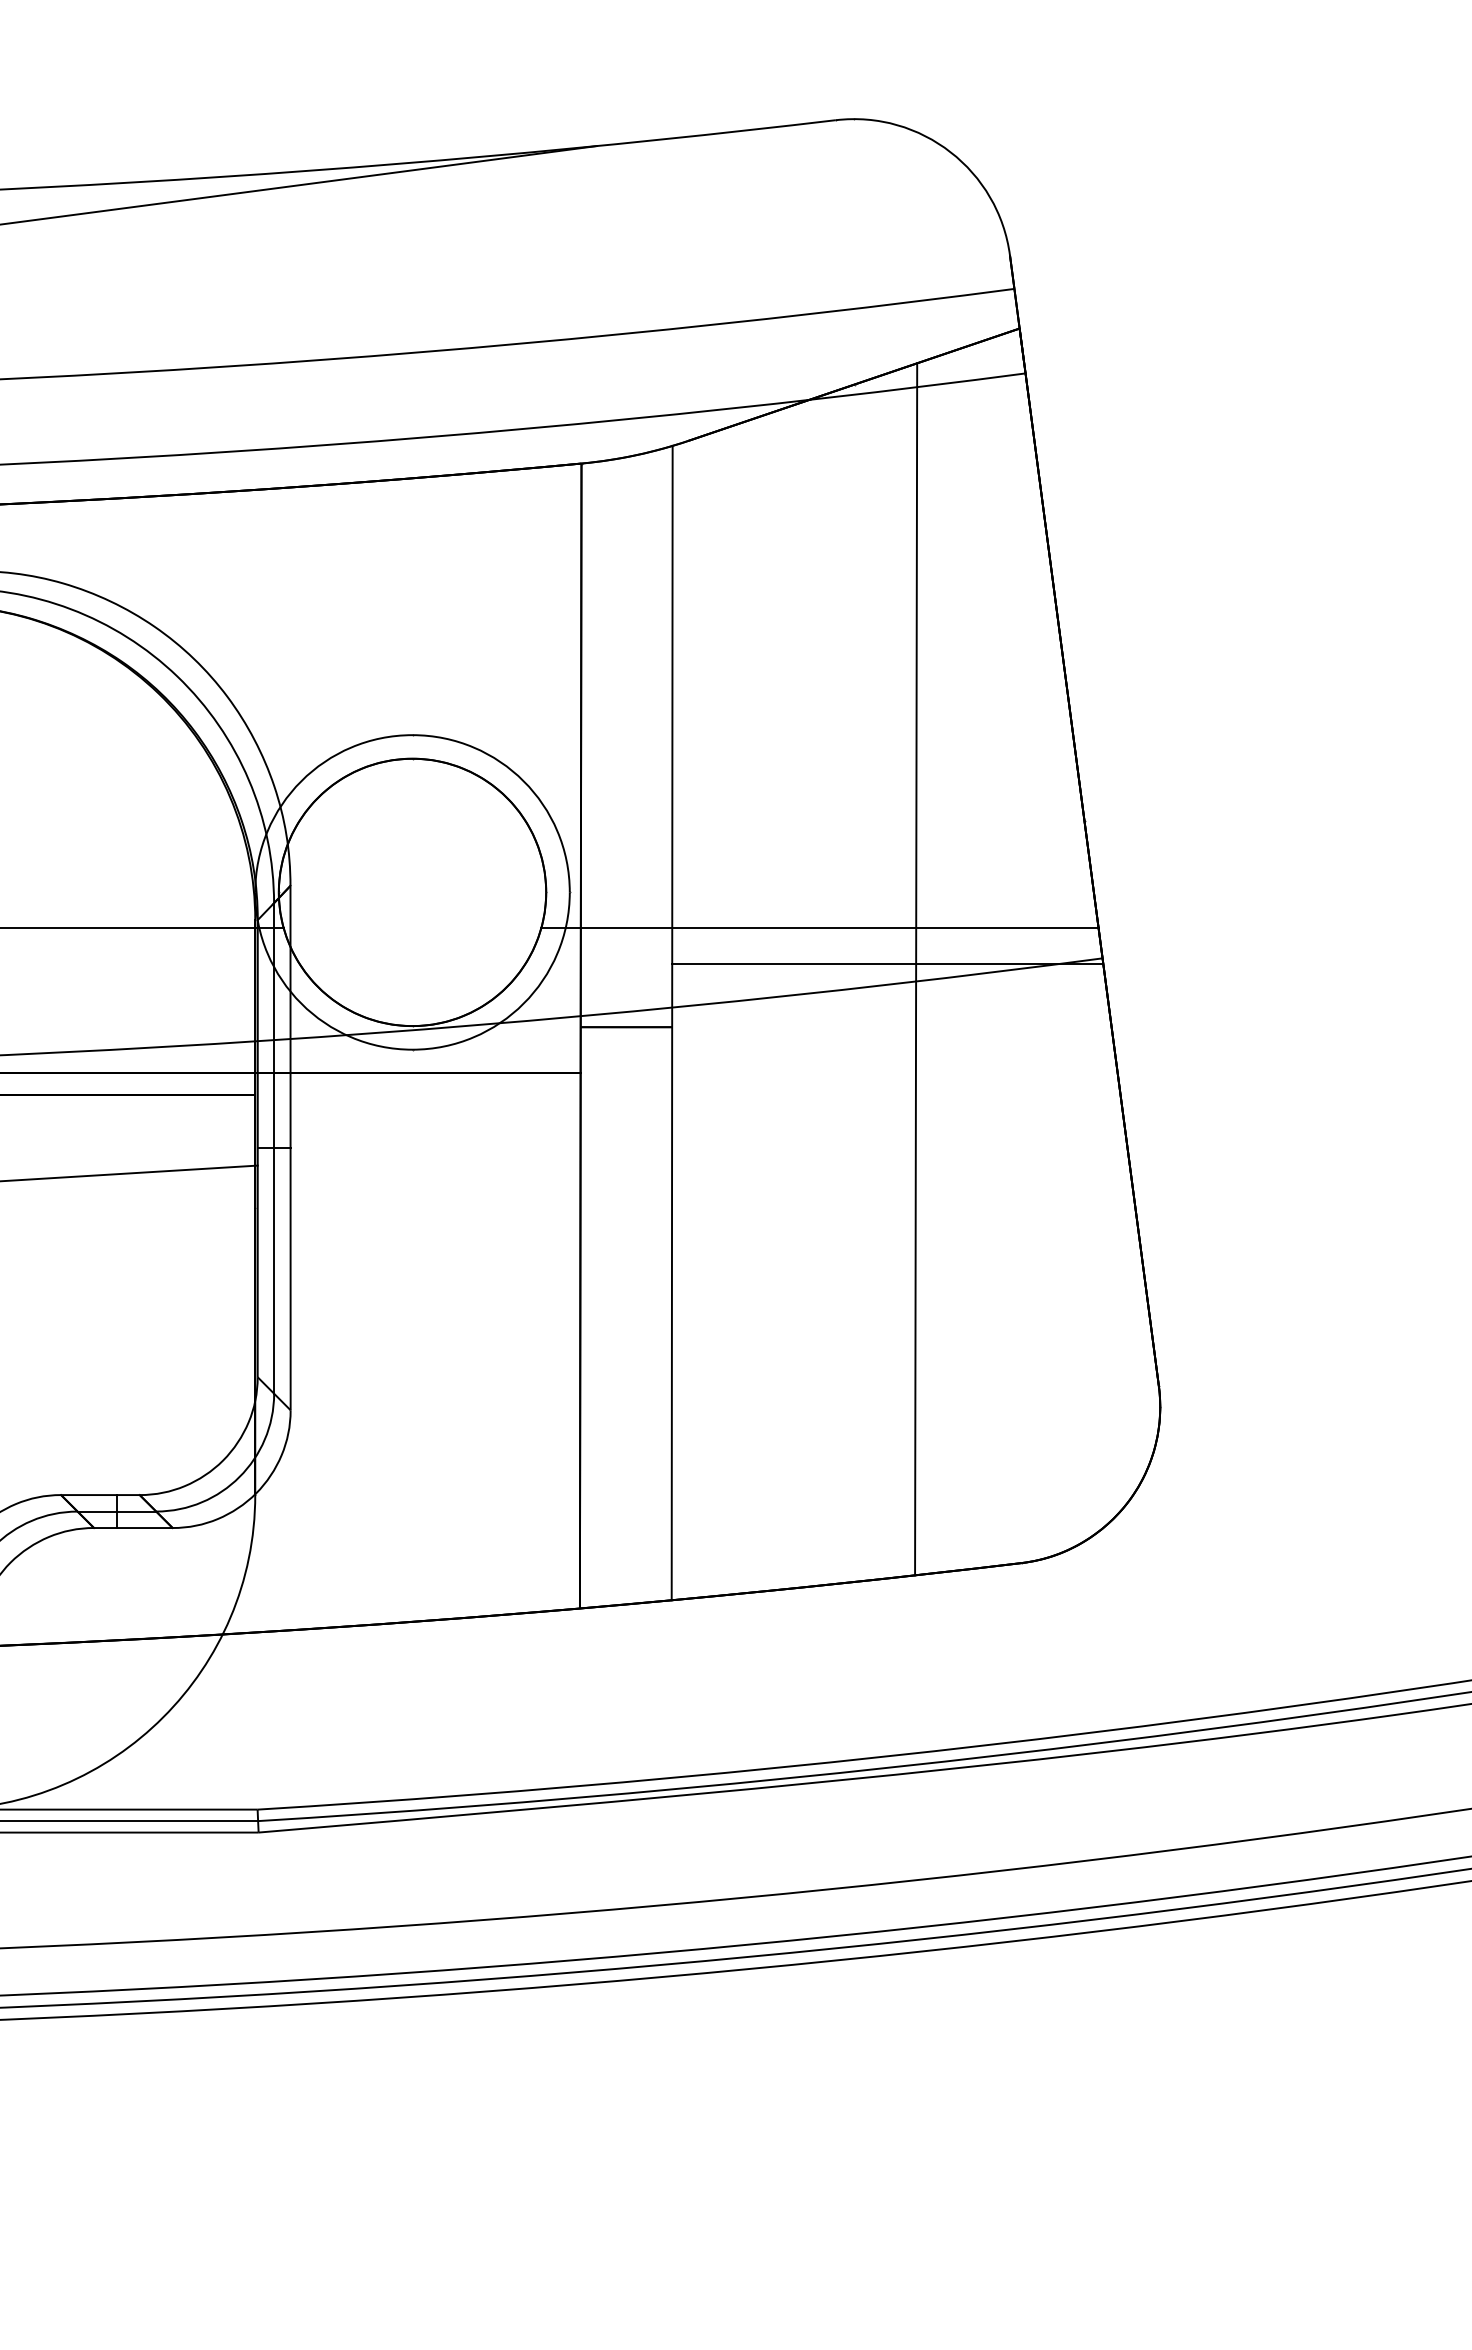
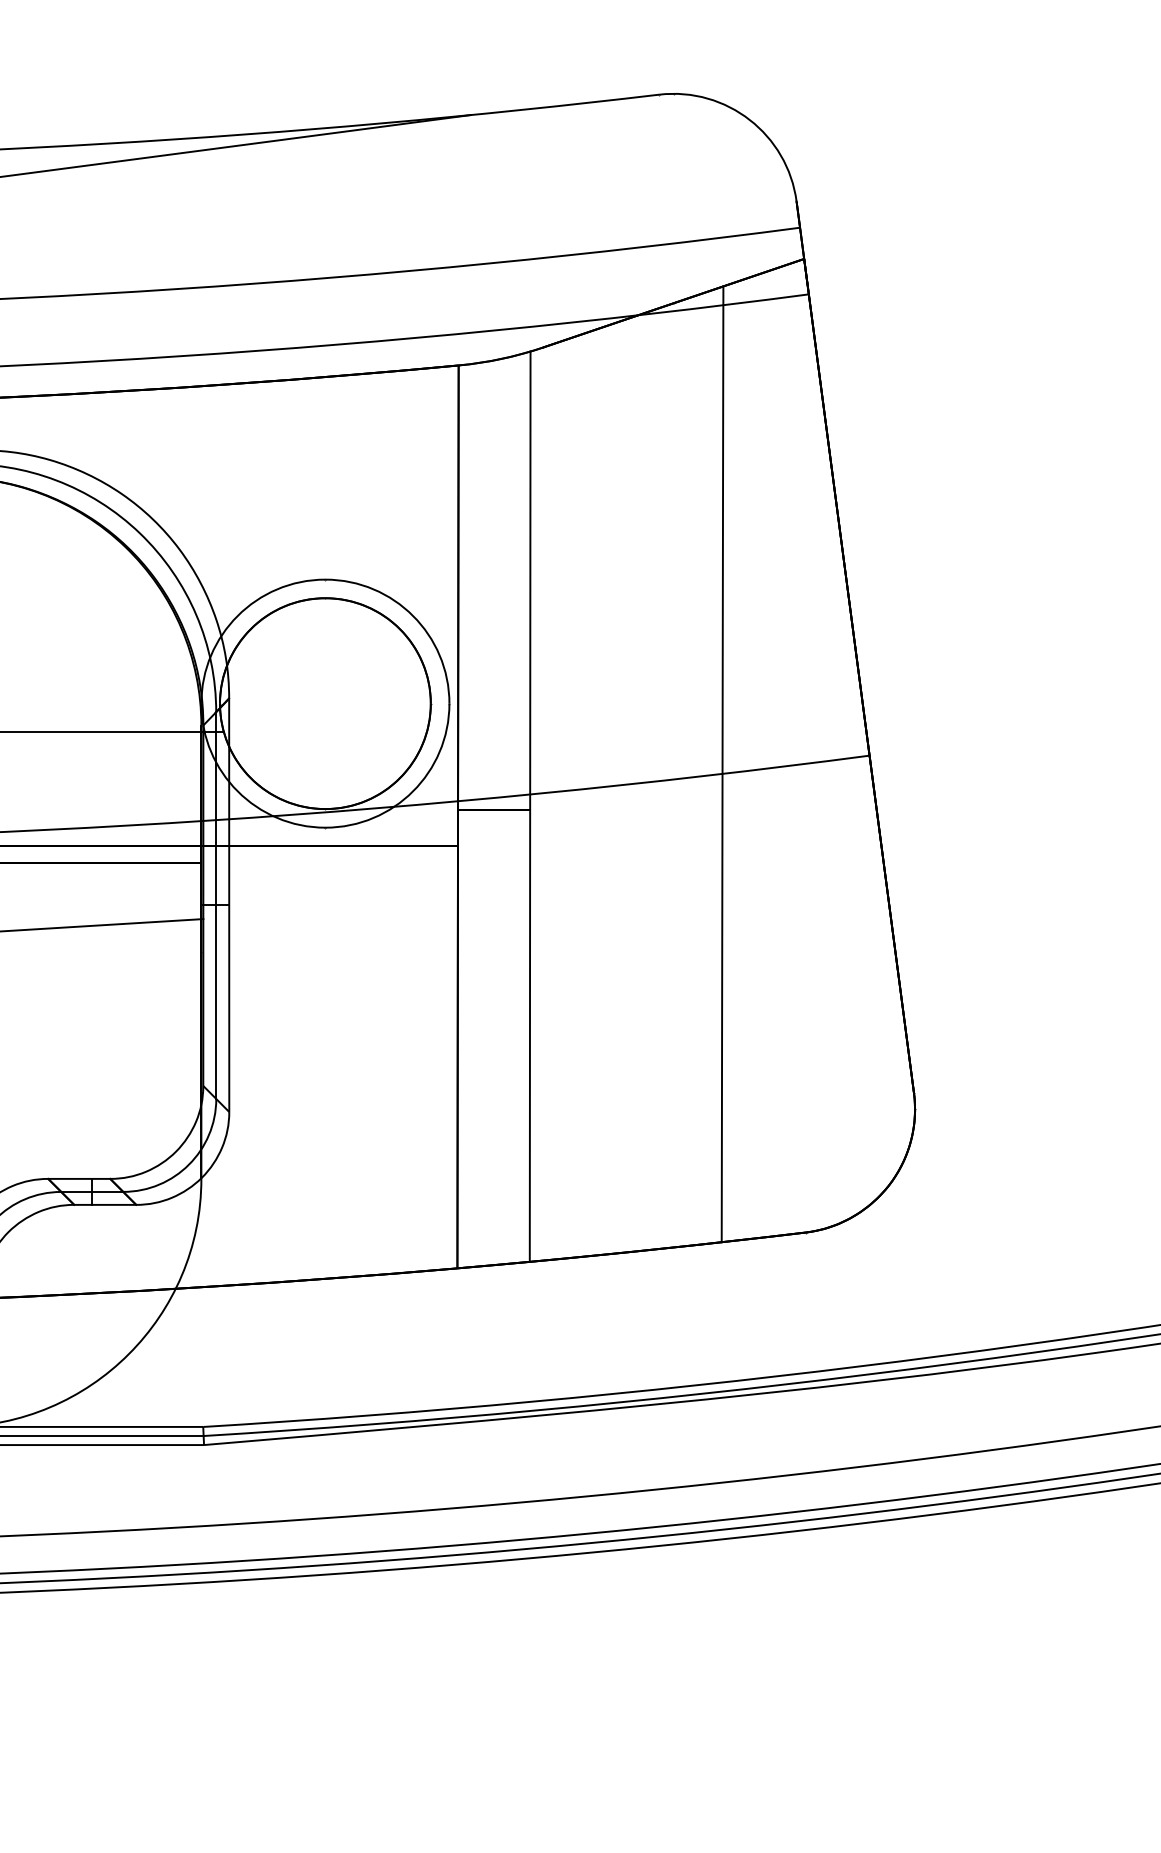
line: (819, 927) -> (646, 731), removed
line: (887, 964) -> (699, 760), removed

